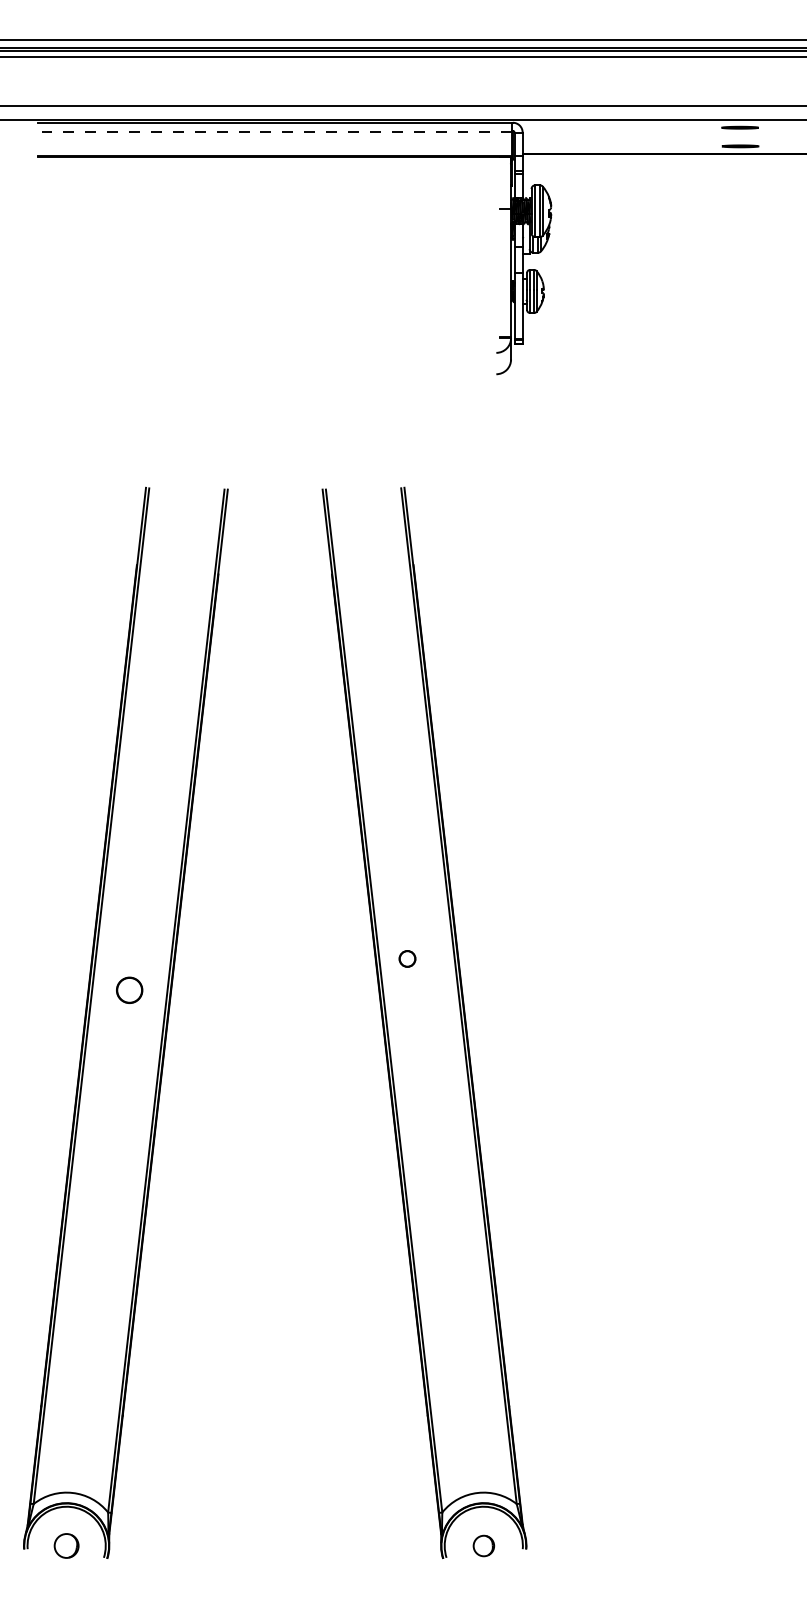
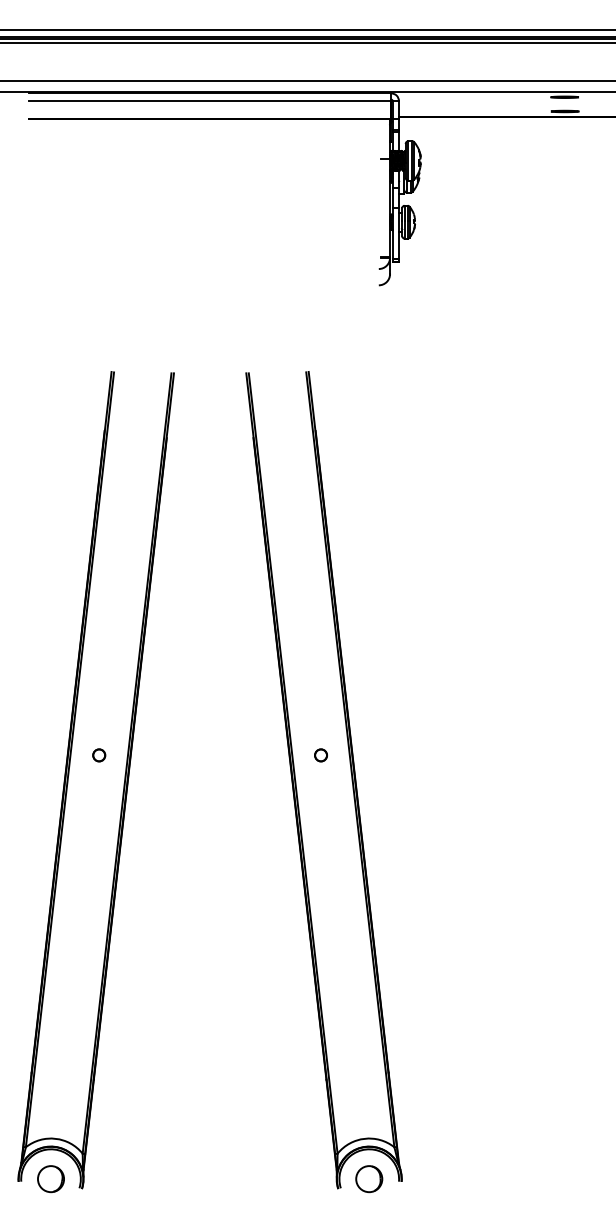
line: (274, 131) -> (209, 100), dashed -> solid
circle: (406, 959) -> (320, 755), moved
circle: (130, 990) -> (99, 755), size x0.62
circle: (65, 1546) -> (50, 1179), size x1.43
part: (484, 1546) -> (369, 1179), size x1.67

